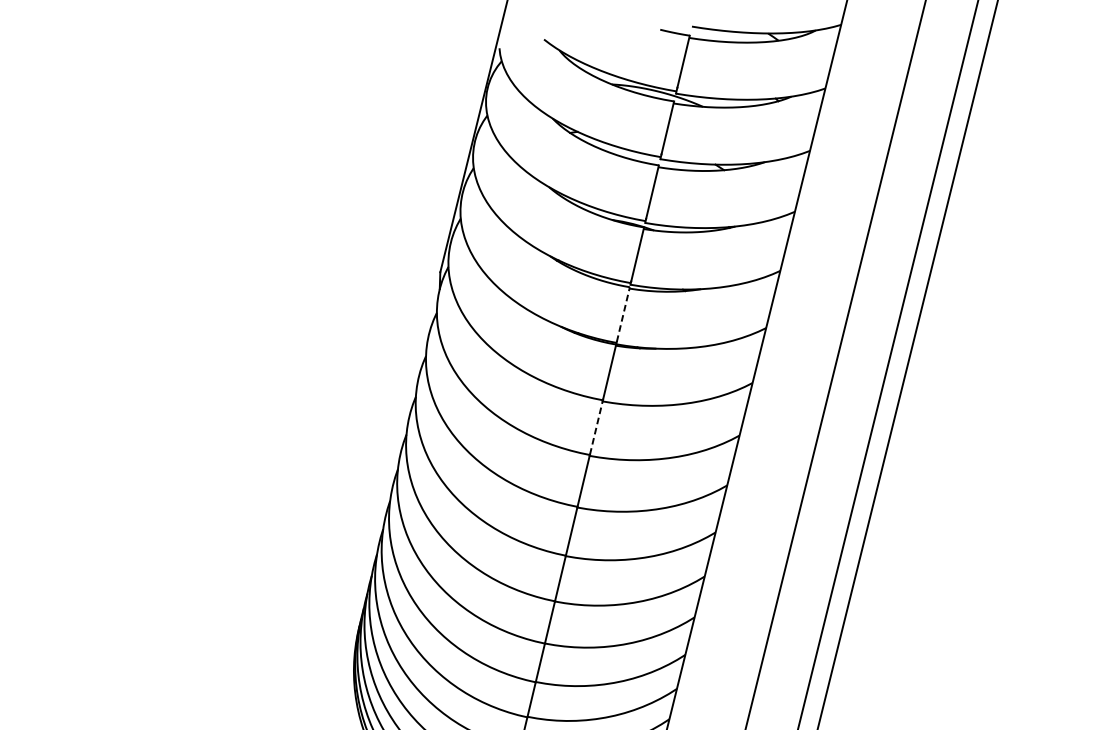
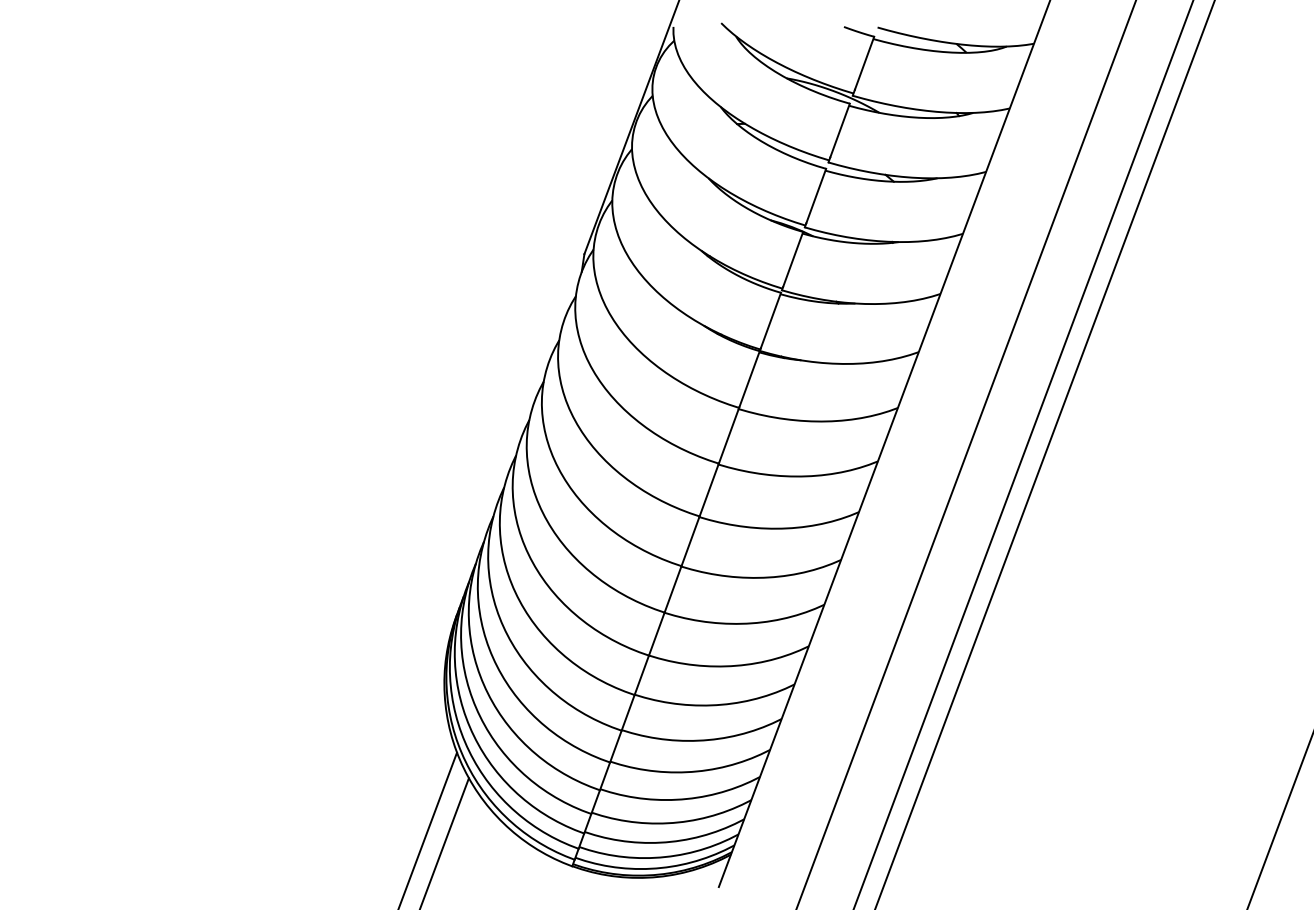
line: (622, 314) -> (770, 320), dashed -> solid
line: (596, 428) -> (728, 436), dashed -> solid

